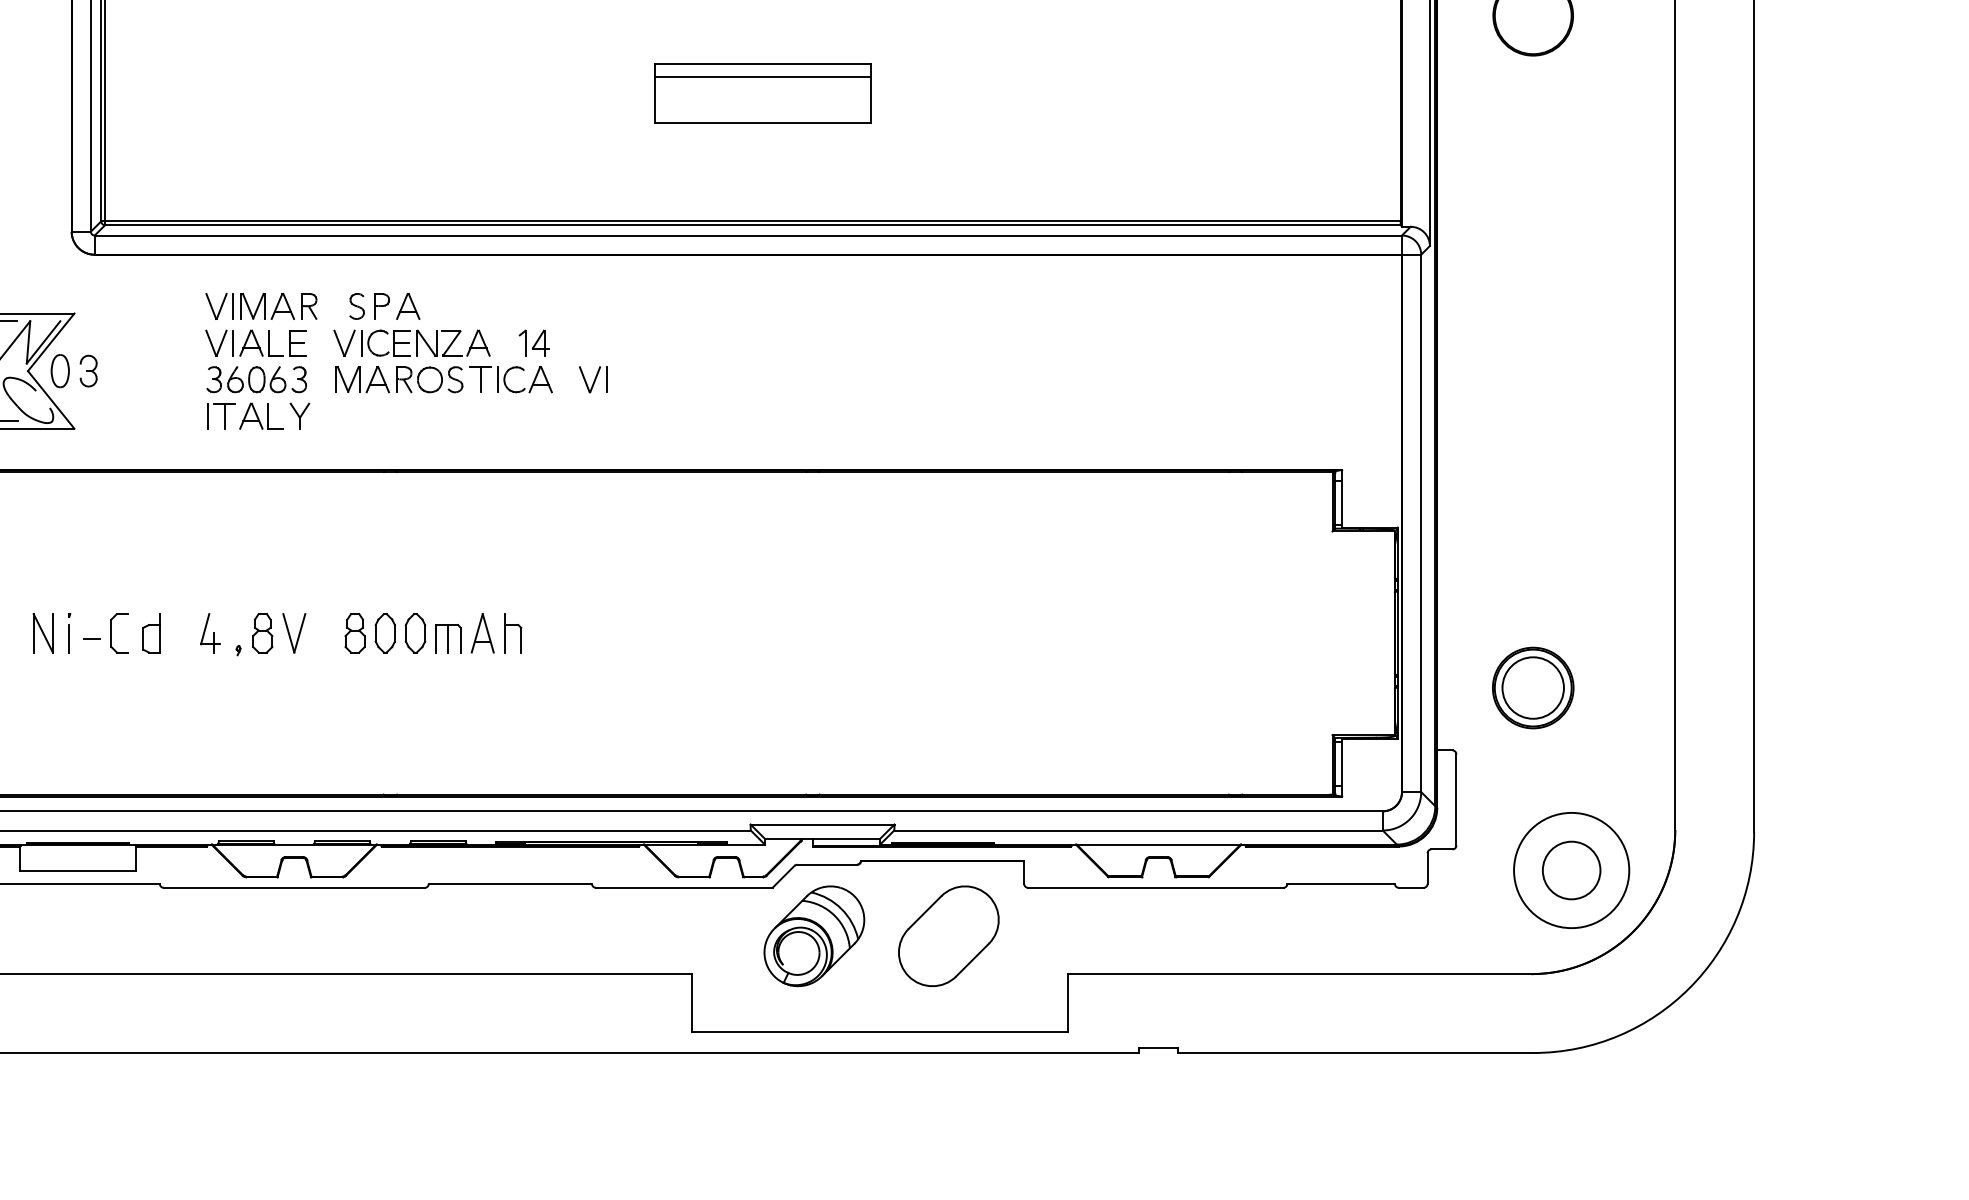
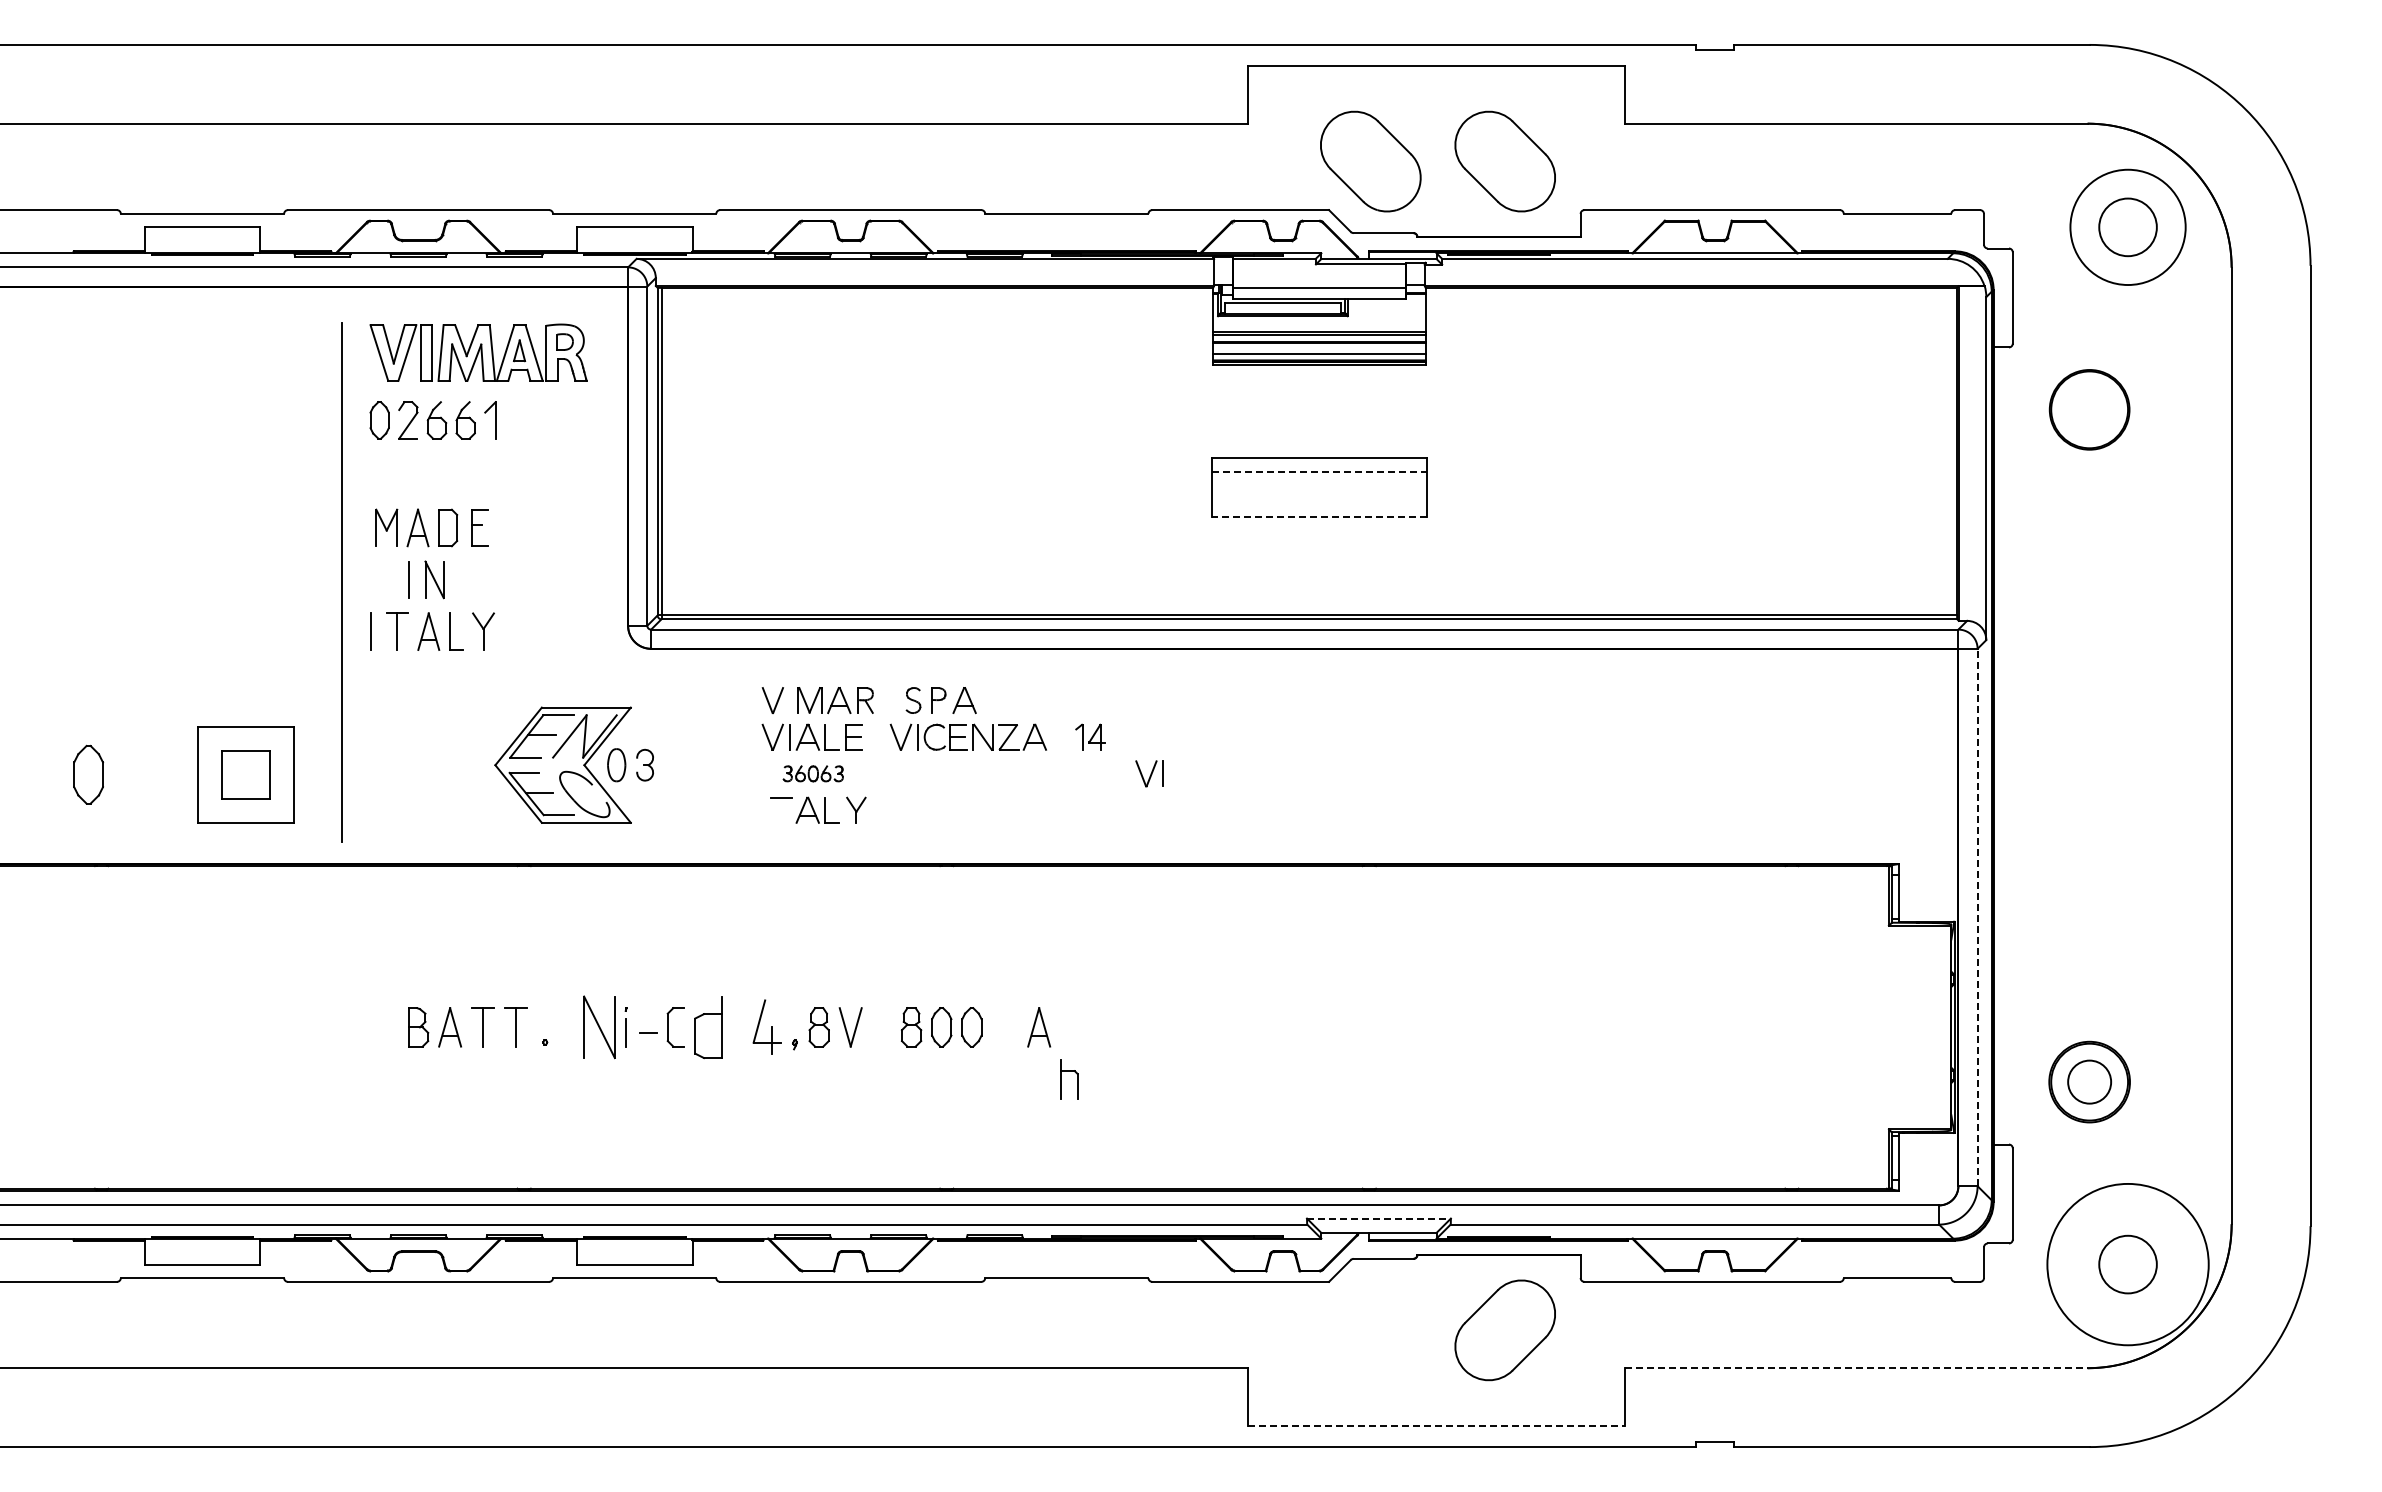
line: (763, 77) -> (1319, 471), solid -> dashed
line: (763, 123) -> (1319, 517), solid -> dashed
line: (233, 306) -> (789, 700), removed
part: (257, 379) -> (813, 773), size x0.6
part: (444, 379) -> (1000, 773), removed
line: (208, 415) -> (764, 809), removed
line: (225, 415) -> (781, 809), removed
line: (1421, 523) -> (1977, 917), solid -> dashed
part: (513, 625) -> (1069, 1071), moved
part: (43, 633) -> (599, 1027), size x1.6
part: (151, 633) -> (707, 1027), size x1.6
part: (210, 633) -> (766, 1027), size x1.4
part: (449, 638) -> (1005, 1032), removed
circle: (1533, 687) -> (2089, 1081), size x0.7
line: (822, 824) -> (1378, 1218), solid -> dashed
circle: (1571, 870) -> (2127, 1264), size x1.4
part: (814, 936) -> (1370, 1330), removed
line: (1300, 974) -> (1856, 1368), solid -> dashed
line: (881, 1031) -> (1437, 1425), solid -> dashed

